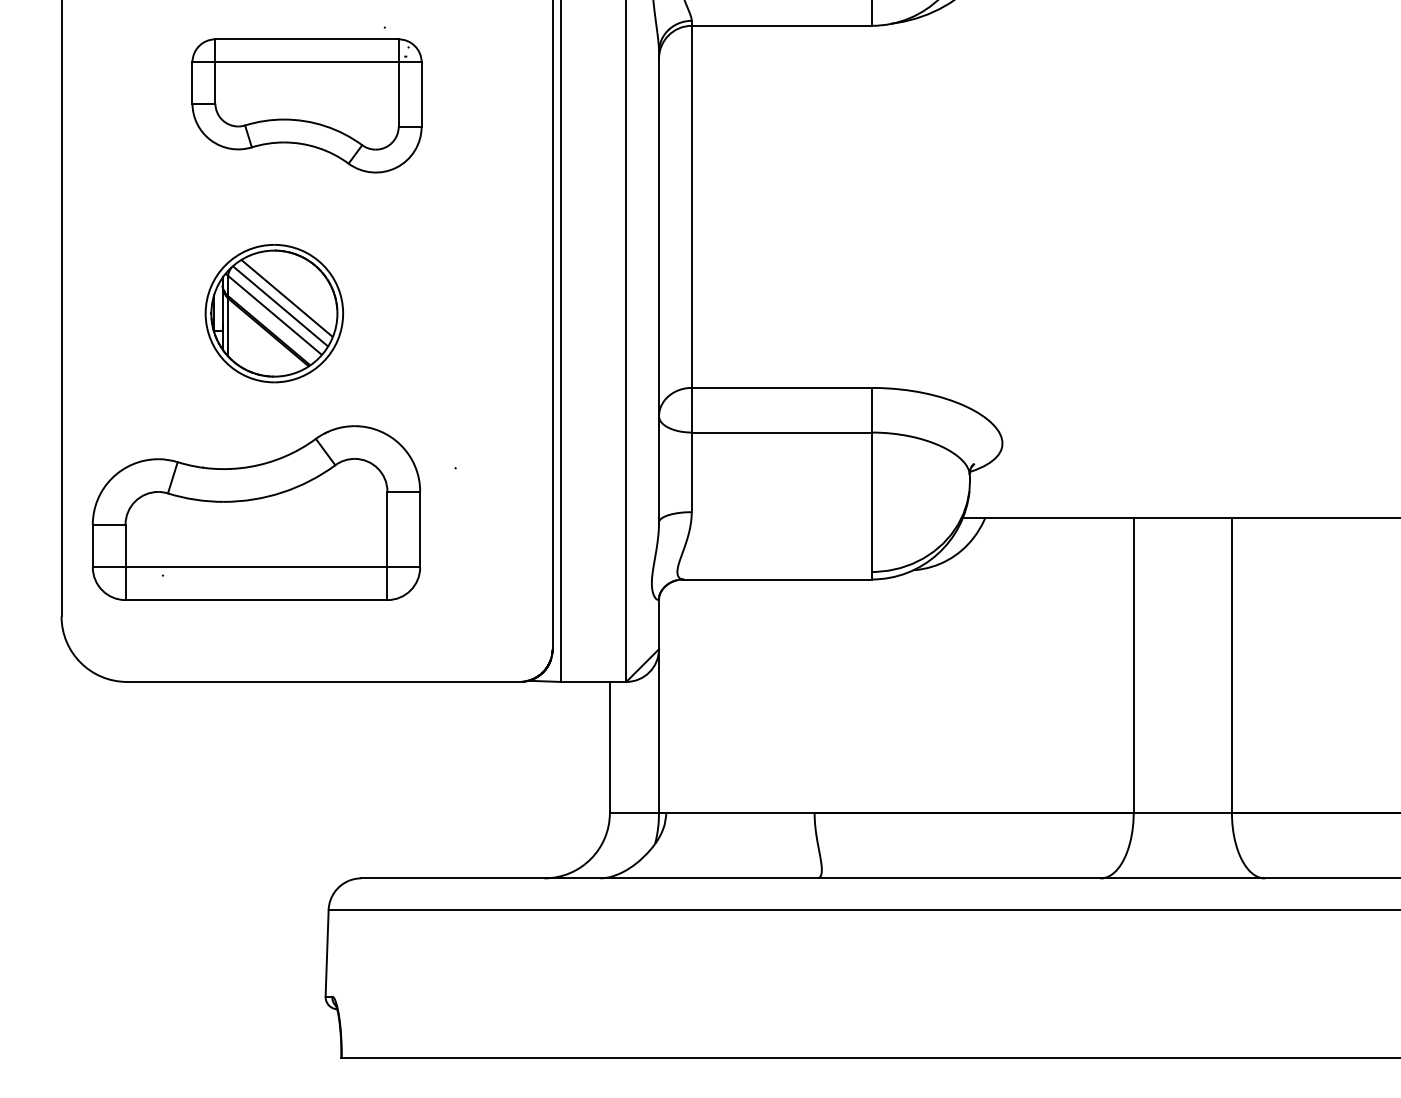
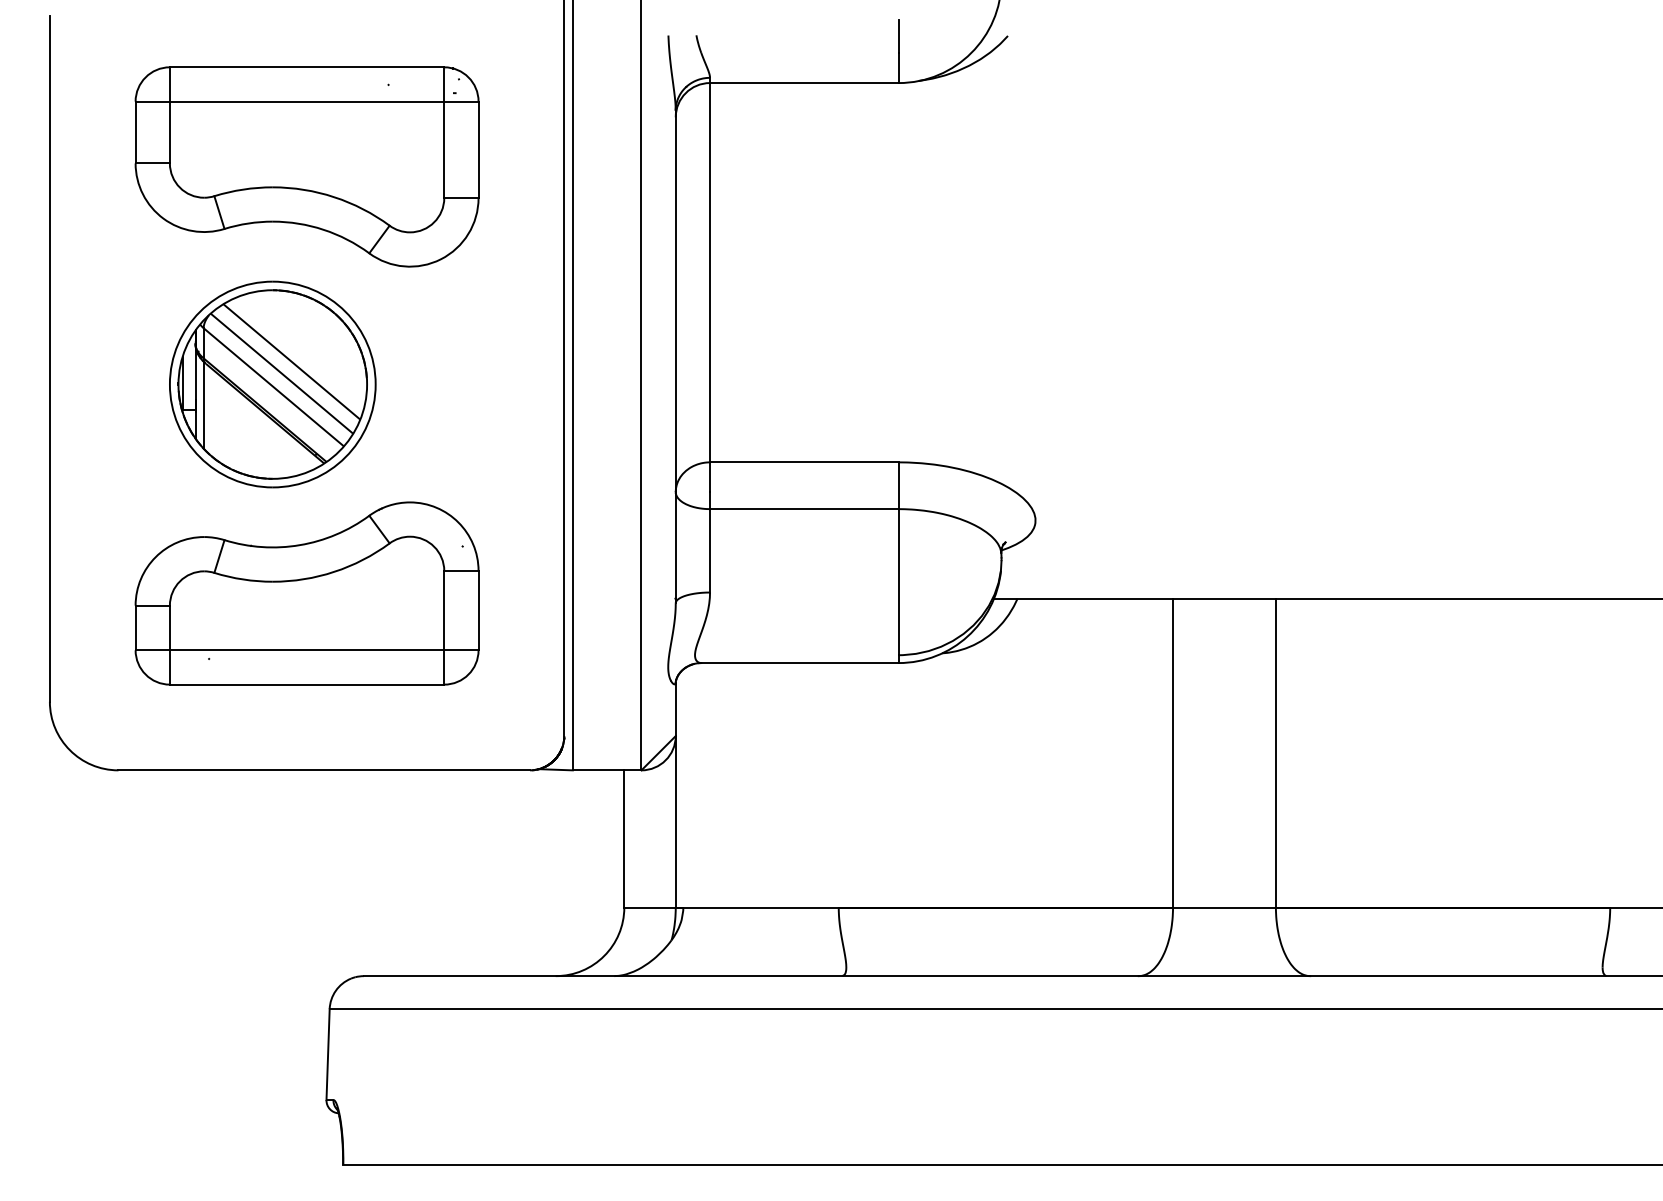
part: (306, 105) -> (306, 166), size x1.43
part: (274, 313) -> (272, 384), size x1.43
part: (255, 513) -> (306, 593), moved

